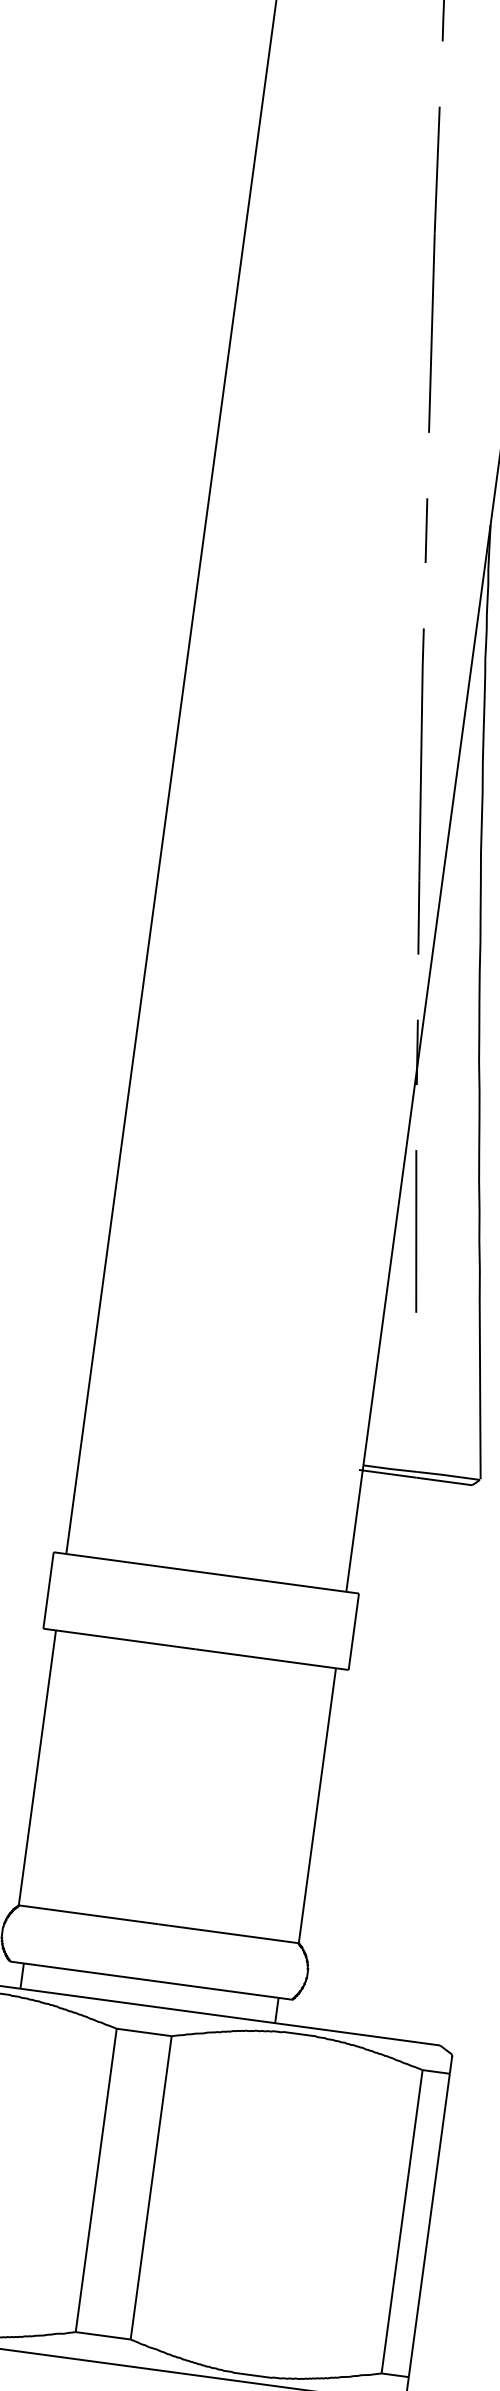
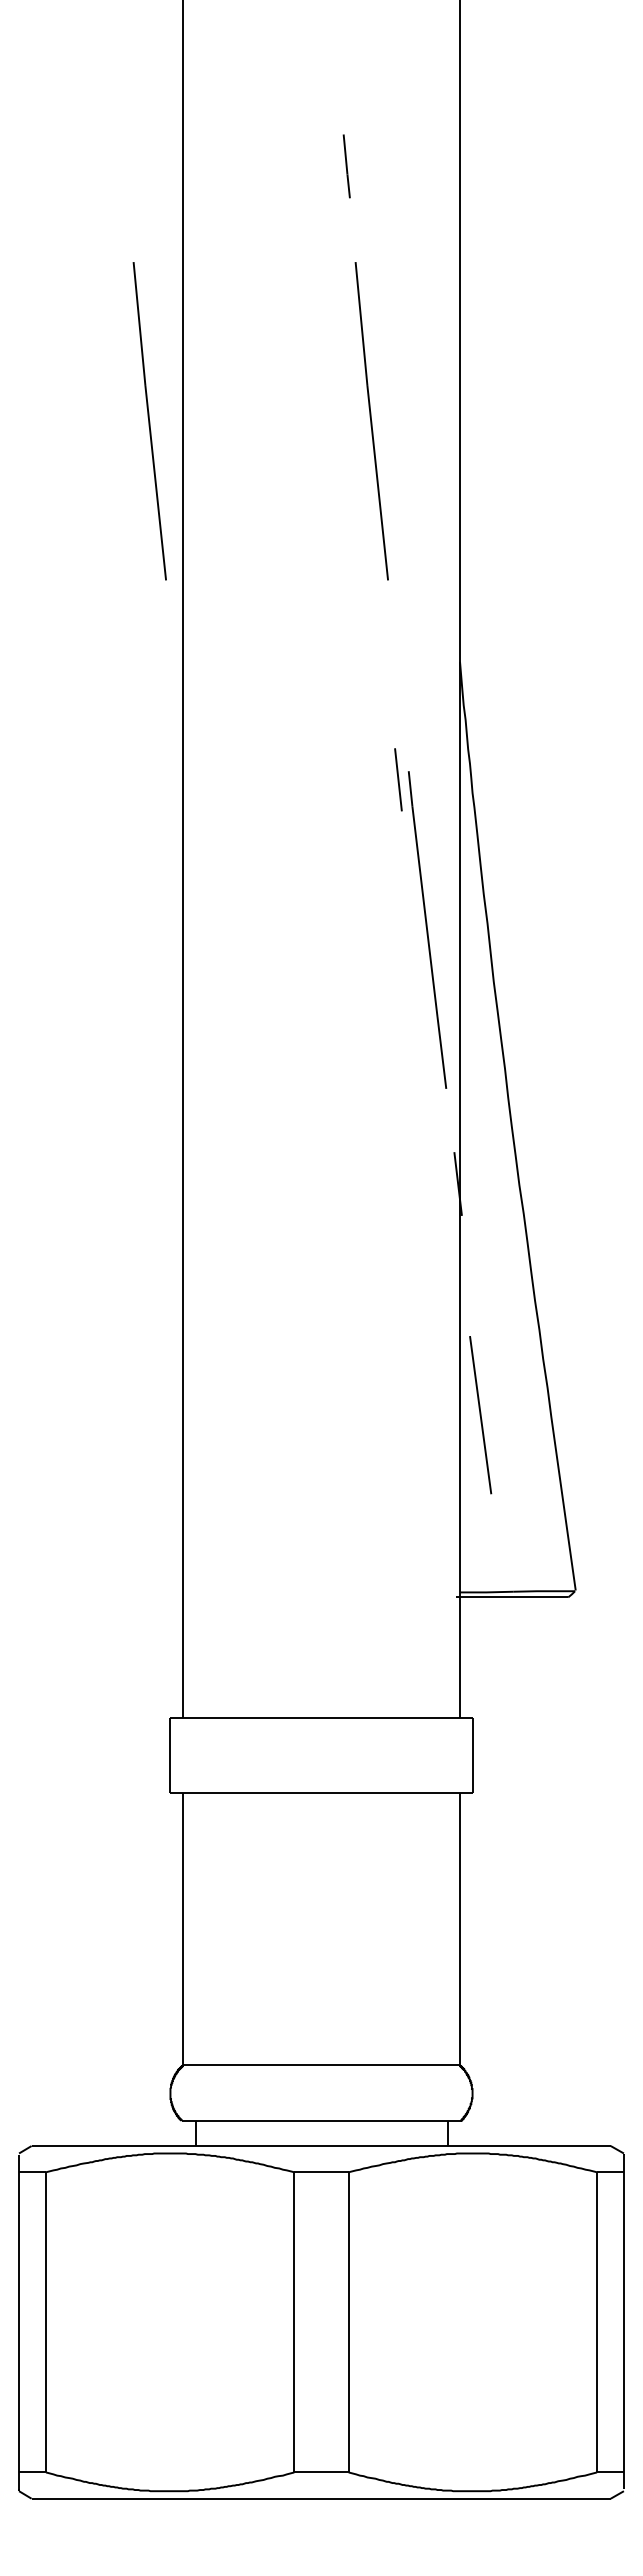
line: (209, 239) -> (149, 421), added
line: (426, 530) -> (398, 779), moved
line: (416, 1231) -> (480, 1415), moved

